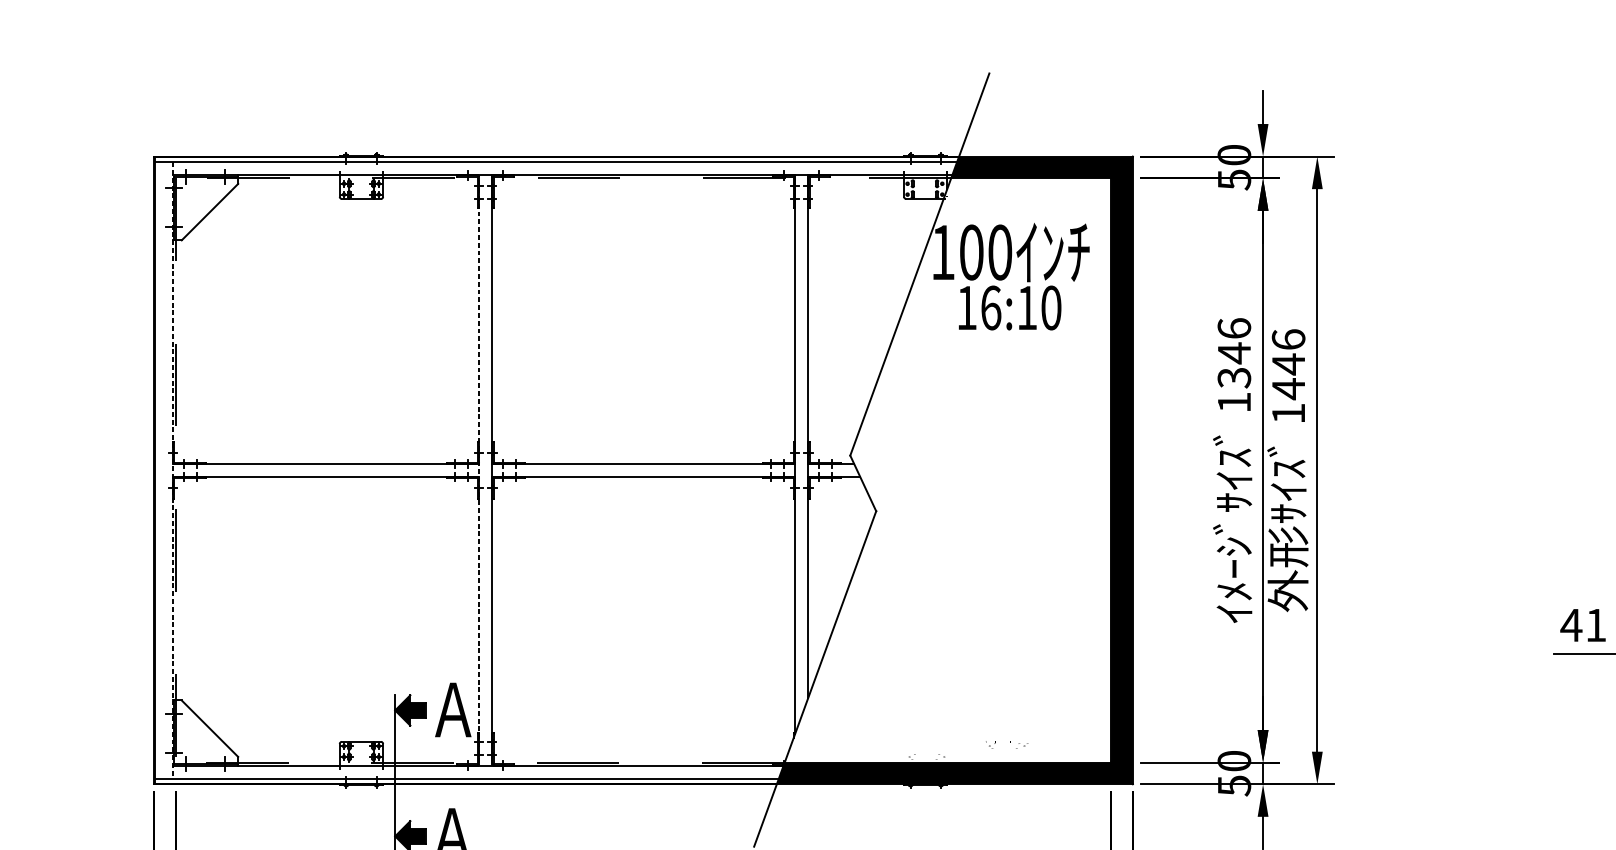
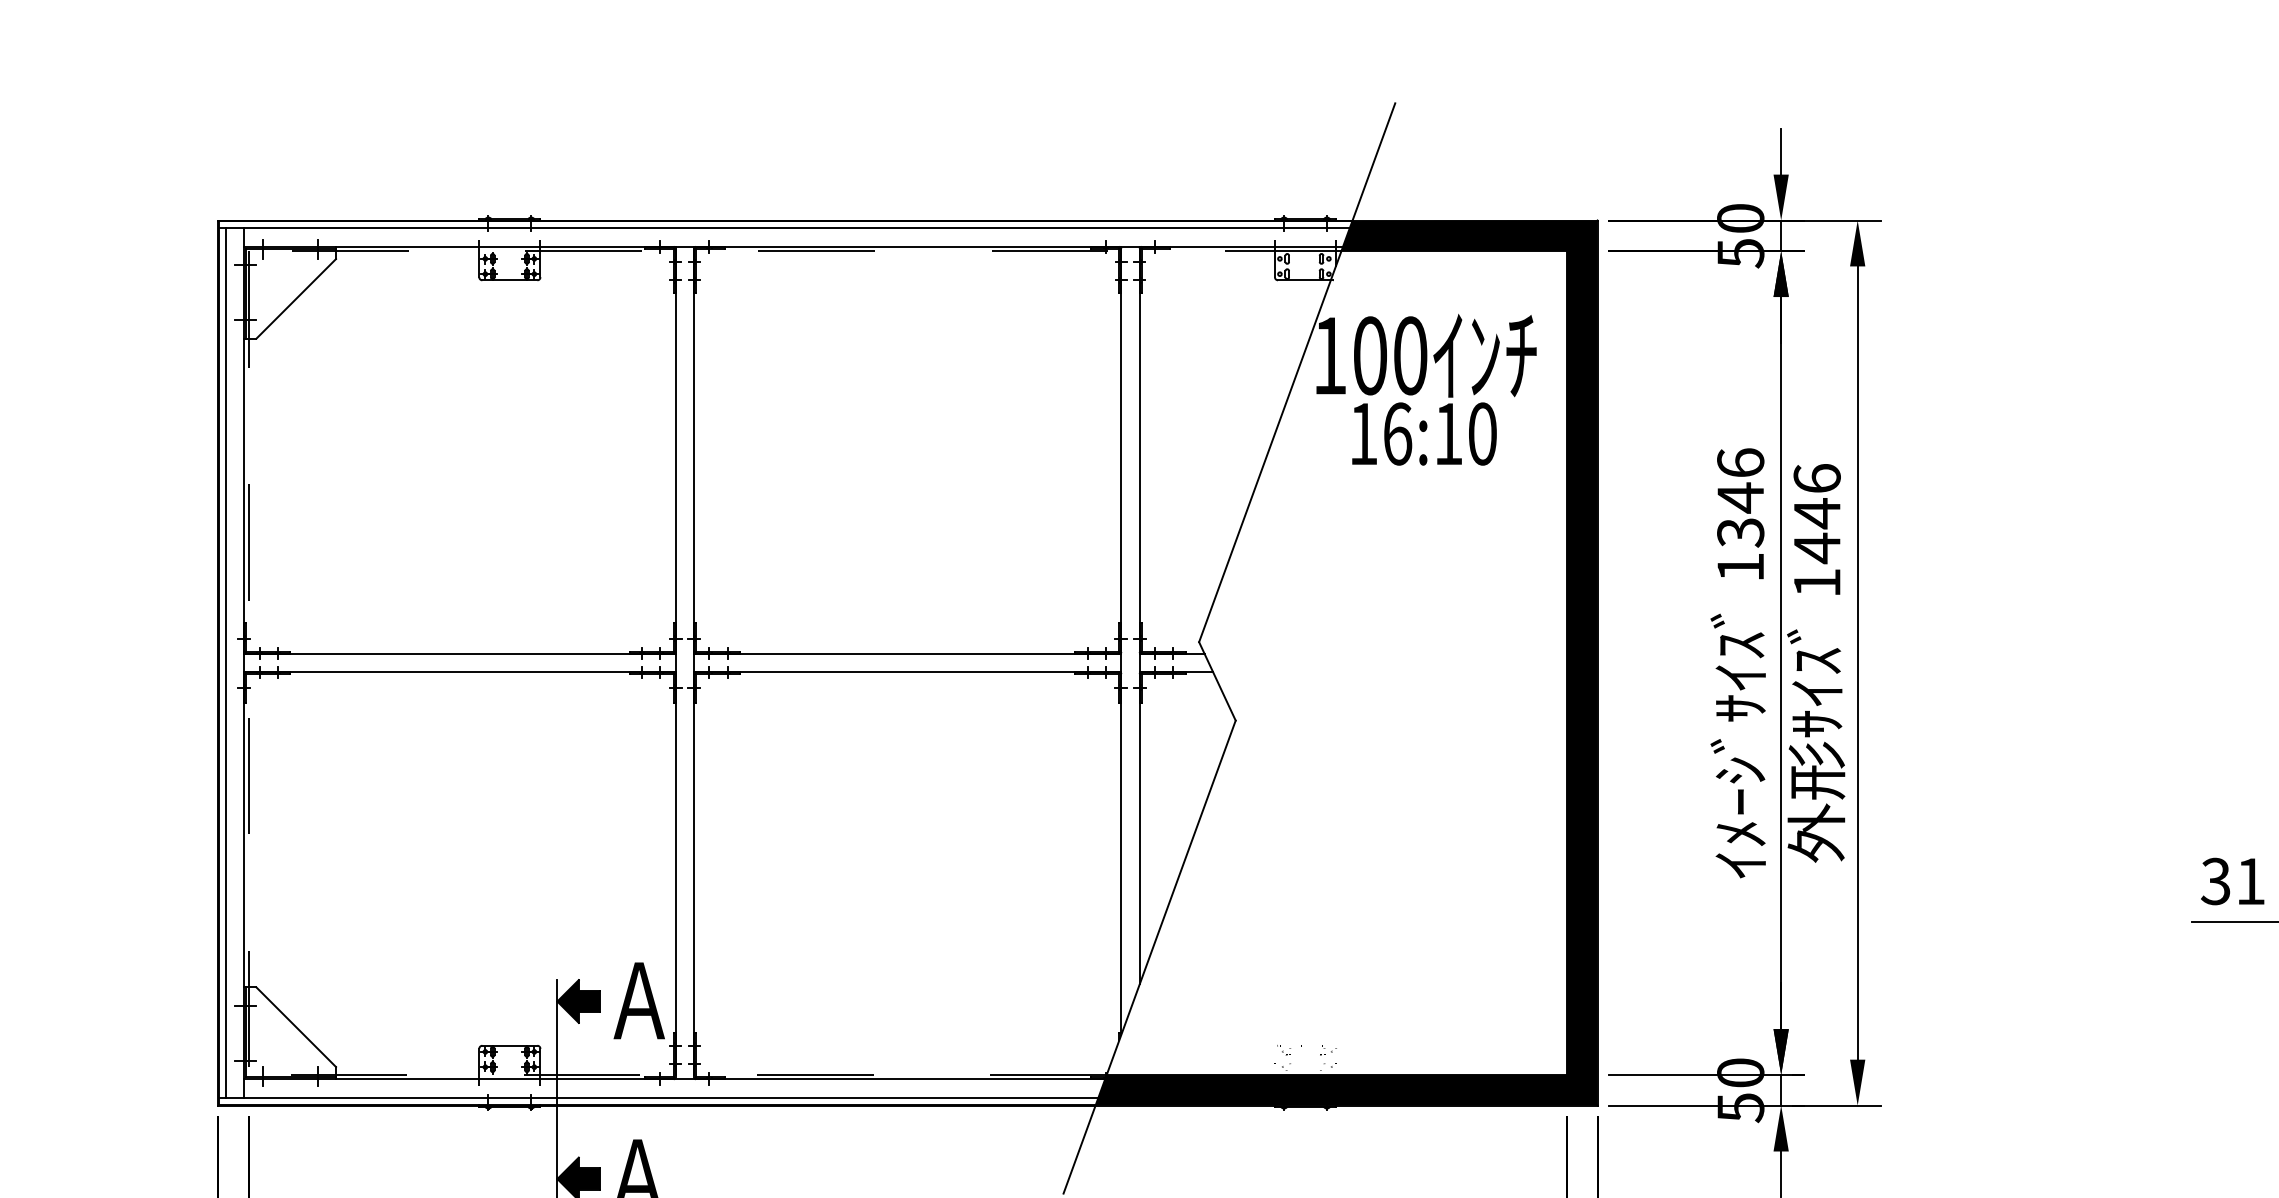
line: (478, 468) -> (675, 660), dashed -> solid
line: (159, 470) -> (225, 662), added
line: (173, 470) -> (244, 663), dashed -> solid
text: (1571, 625) -> (2215, 881), 41 -> 31
part: (1003, 742) -> (1301, 1046), moved

